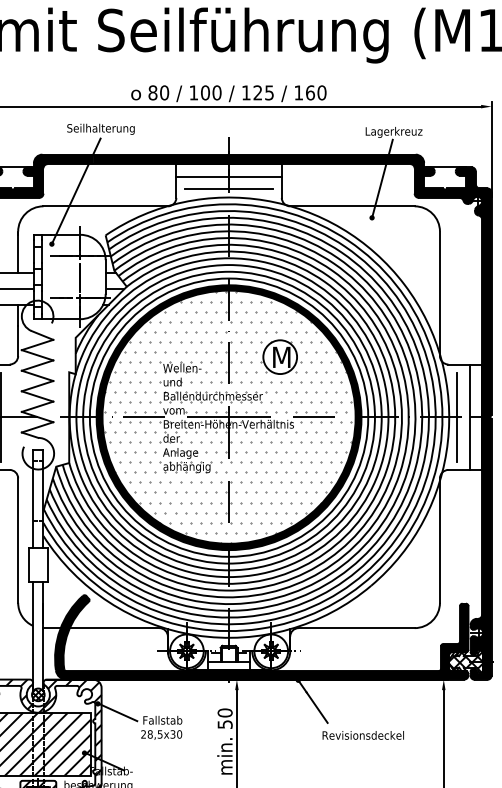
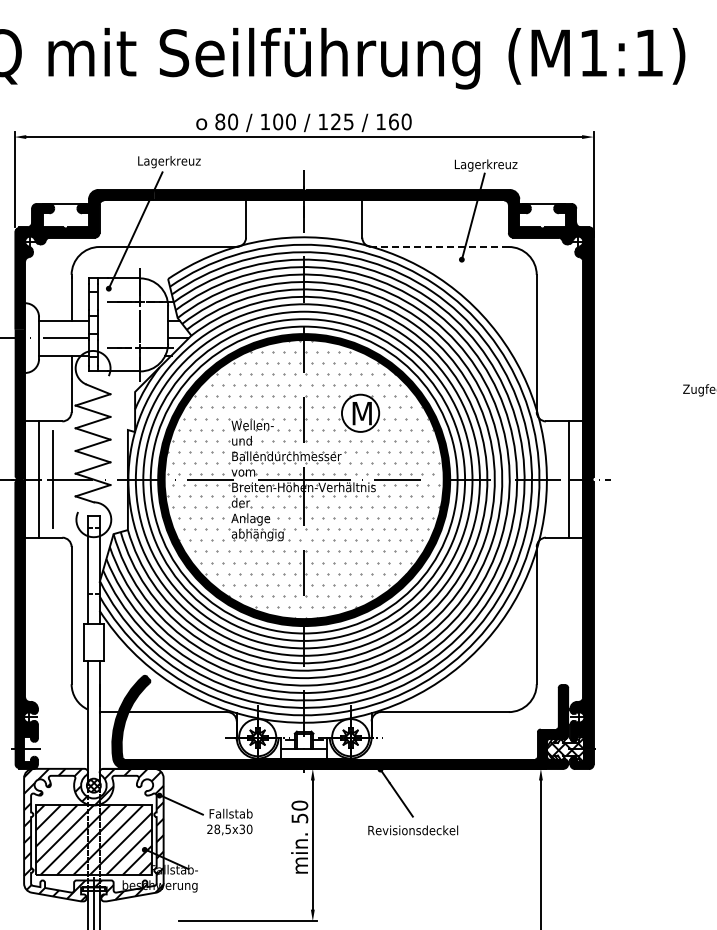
text: (100, 129) -> (162, 162), Seilhalterung -> Lagerkreuz
line: (229, 176) -> (304, 214), removed
line: (229, 189) -> (304, 228), removed
line: (352, 206) -> (440, 247), solid -> dashed
line: (456, 417) -> (555, 479), removed
text: (363, 735) -> (413, 830), moved

